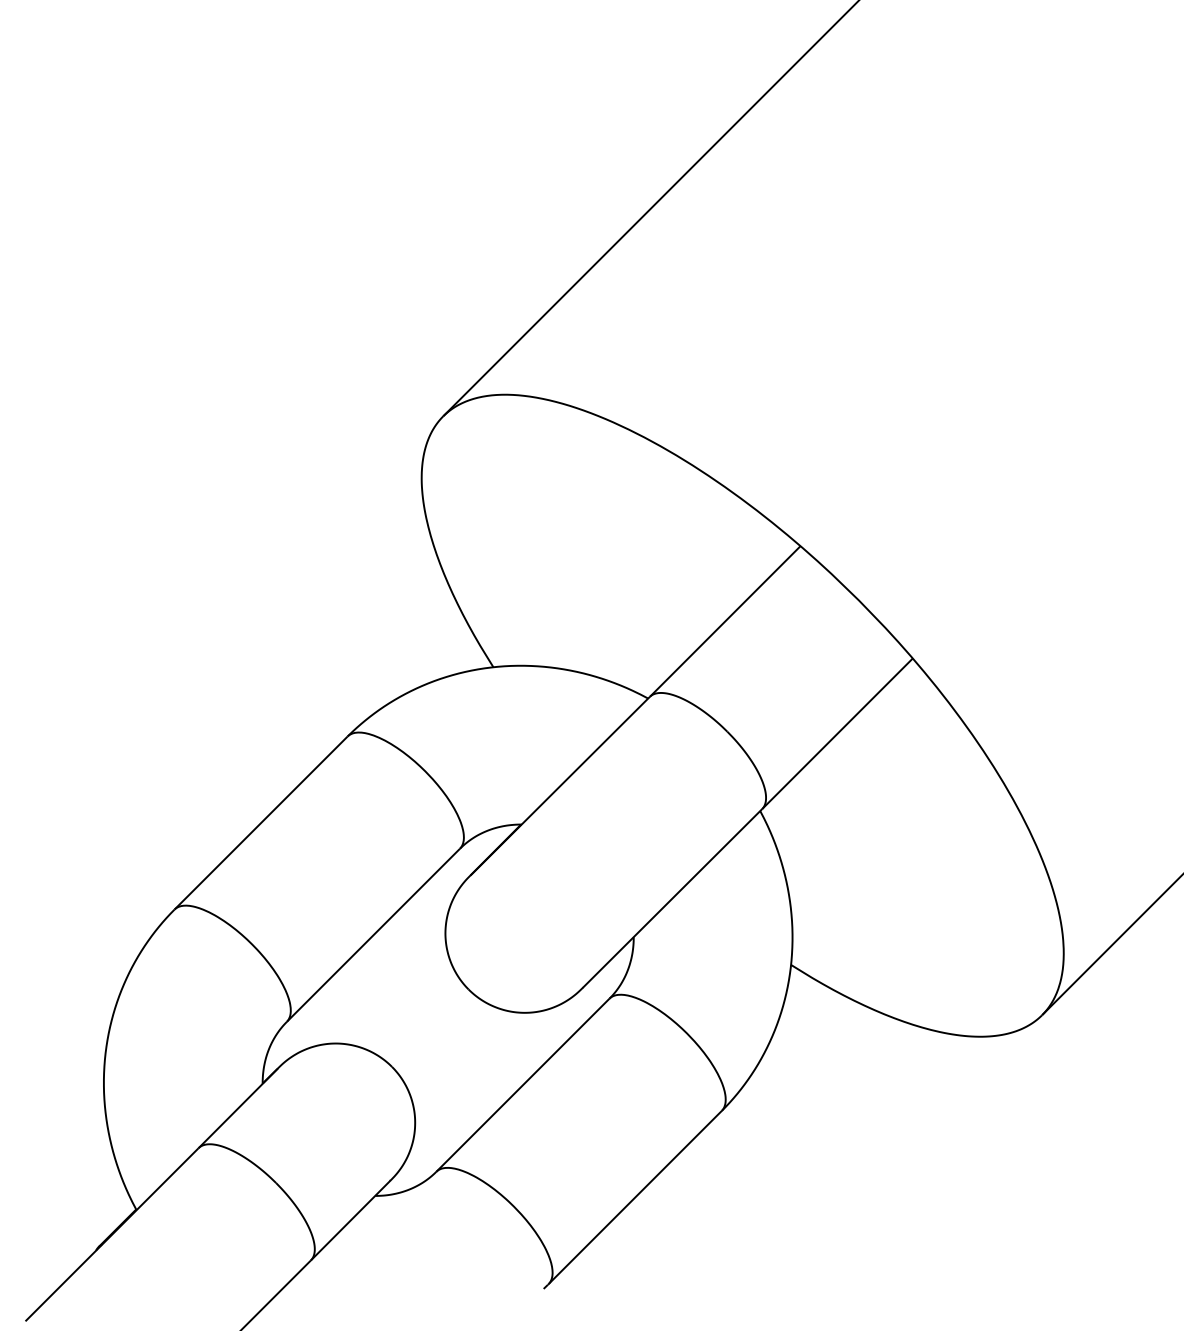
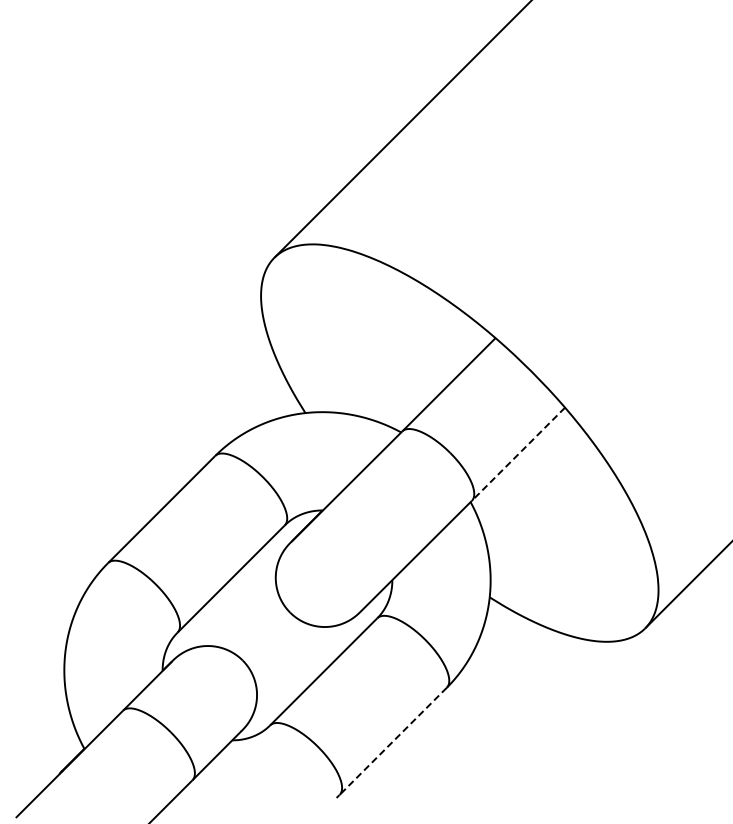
line: (837, 734) -> (518, 454), solid -> dashed
line: (635, 1197) -> (393, 741), solid -> dashed

